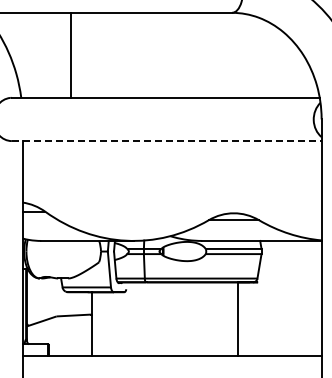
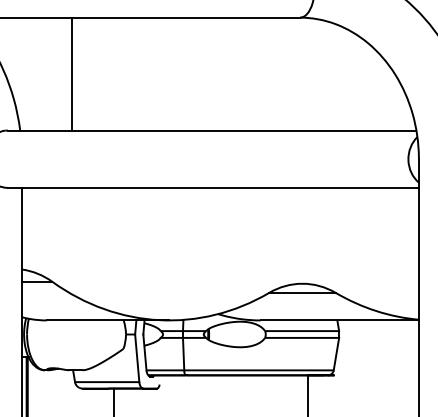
line: (71, 54) -> (72, 72), moved
line: (166, 141) -> (212, 188), dashed -> solid

